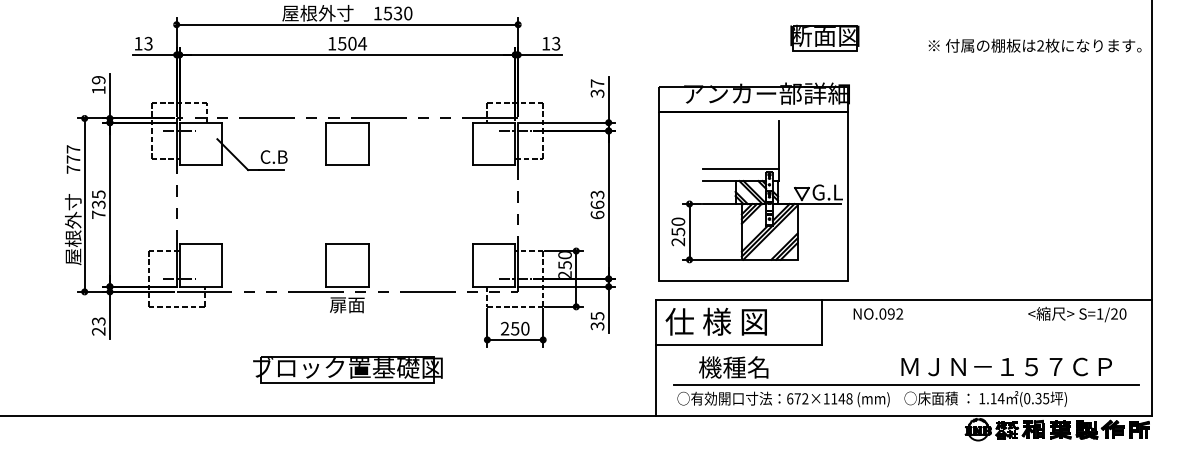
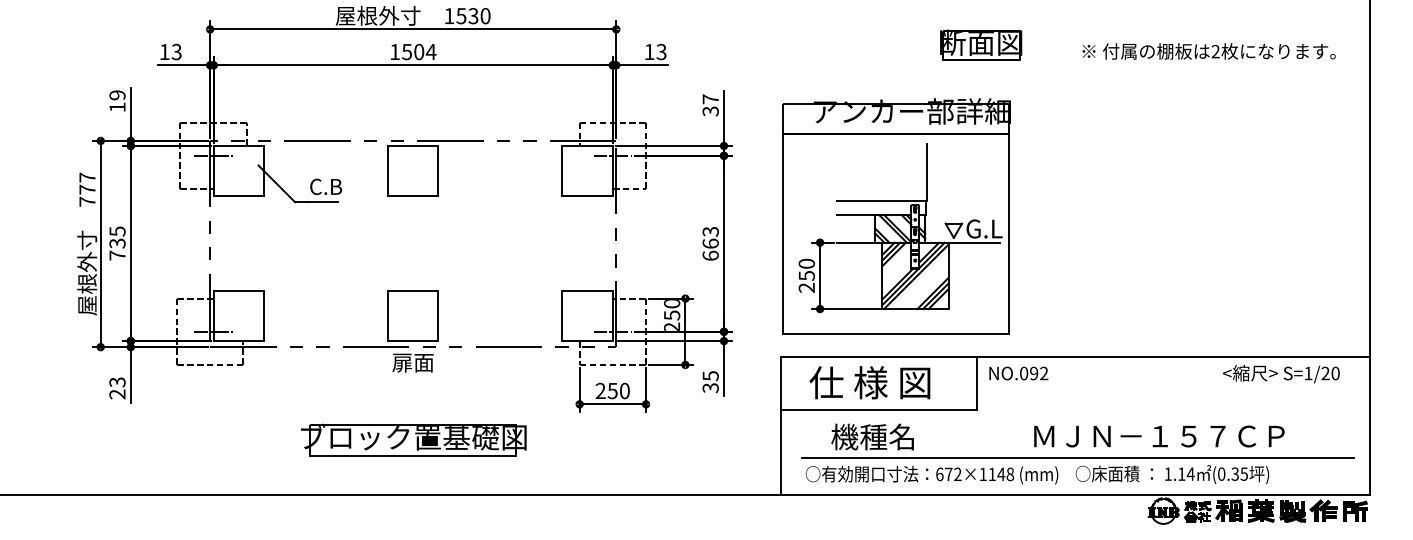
text: (1034, 45) -> (1208, 51), moved
text: (878, 314) -> (1018, 373), moved
text: (715, 321) -> (869, 382), moved
text: (1006, 366) -> (1159, 436), moved

